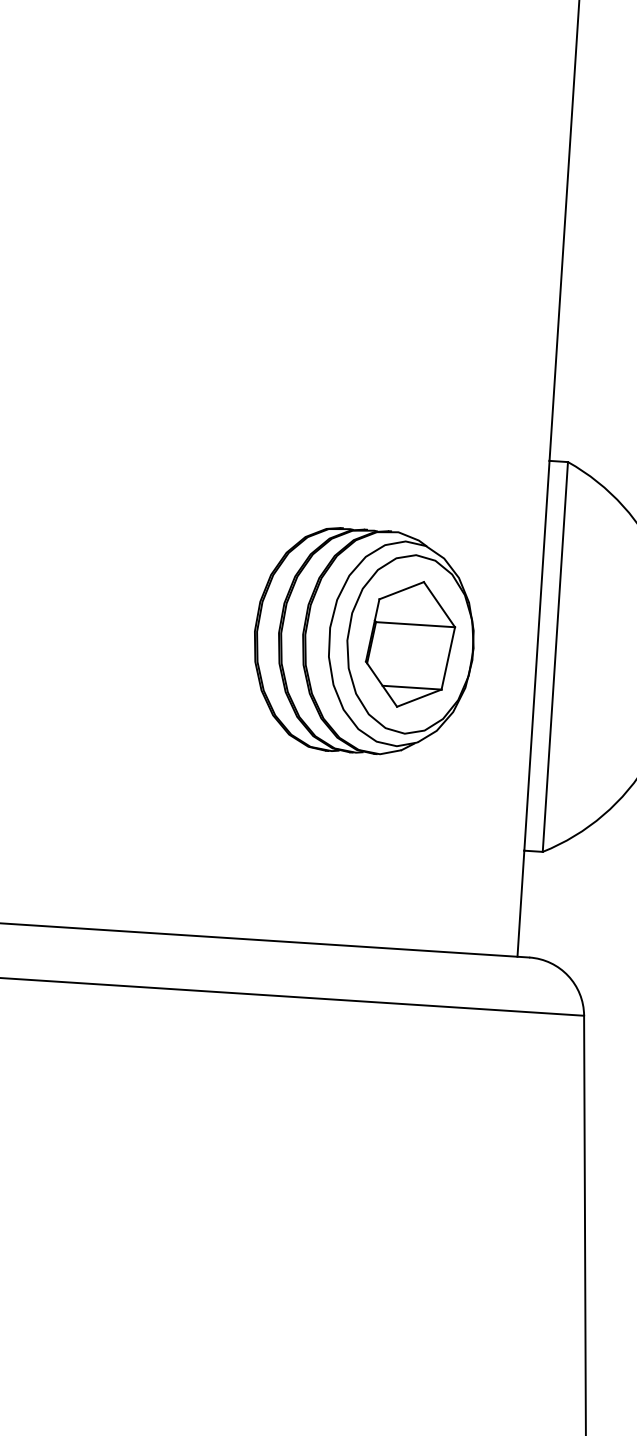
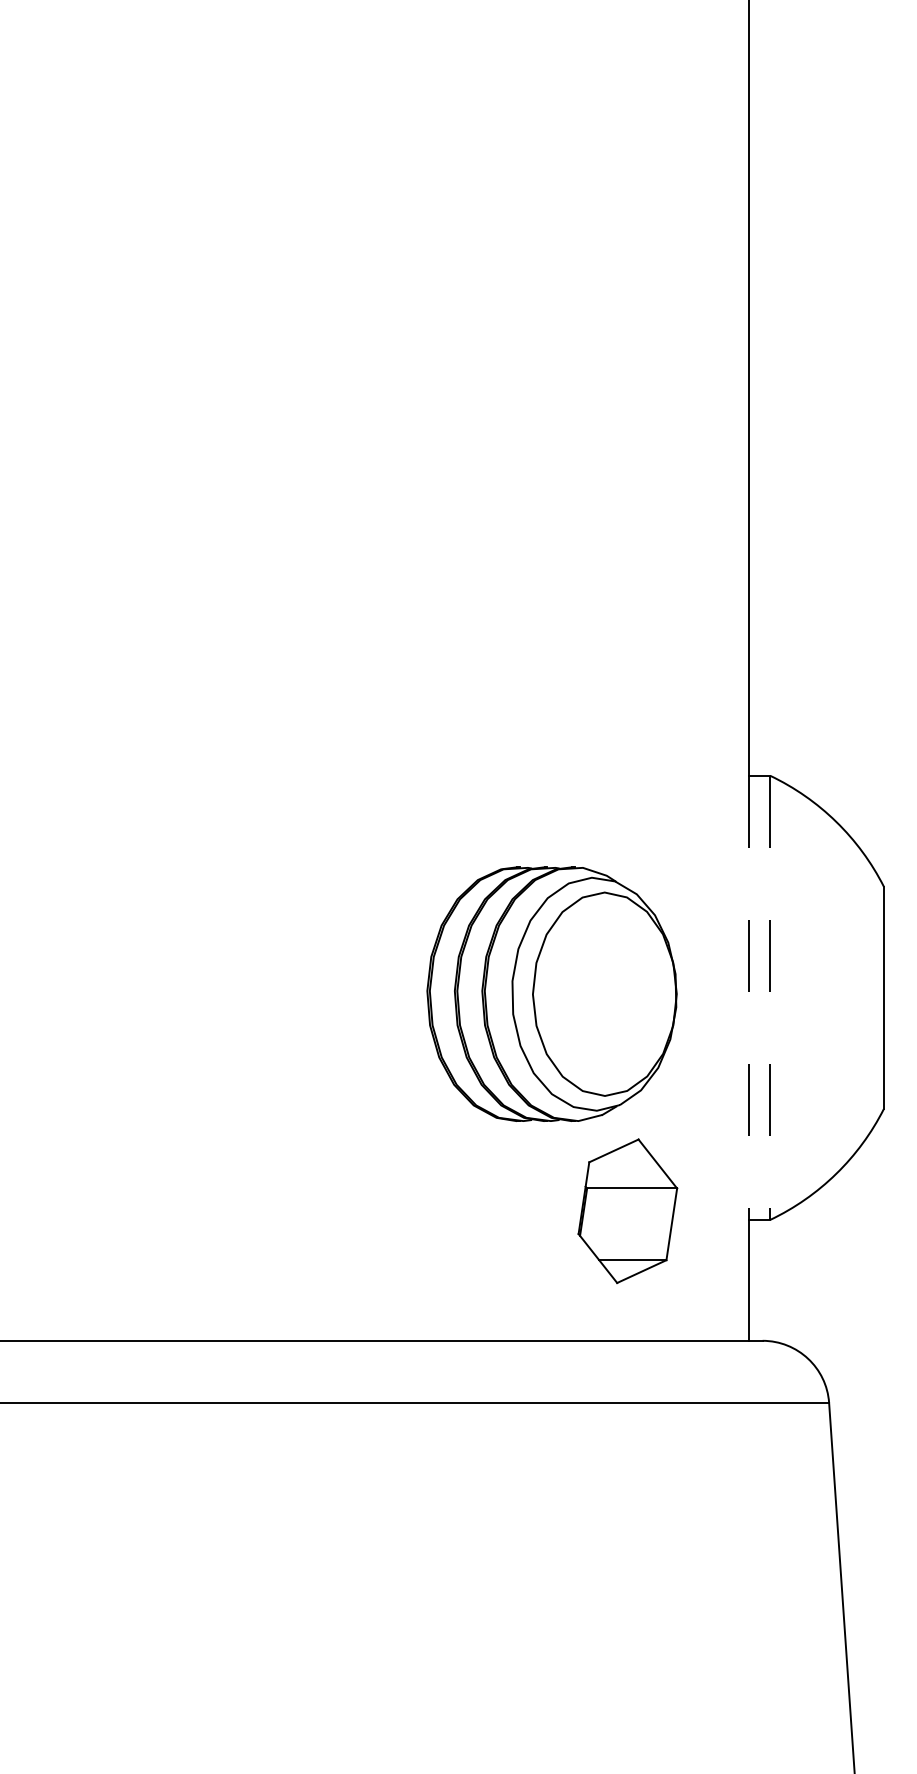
part: (410, 643) -> (627, 1210), moved
line: (537, 656) -> (749, 998), solid -> dashed
line: (555, 657) -> (770, 998), solid -> dashed

